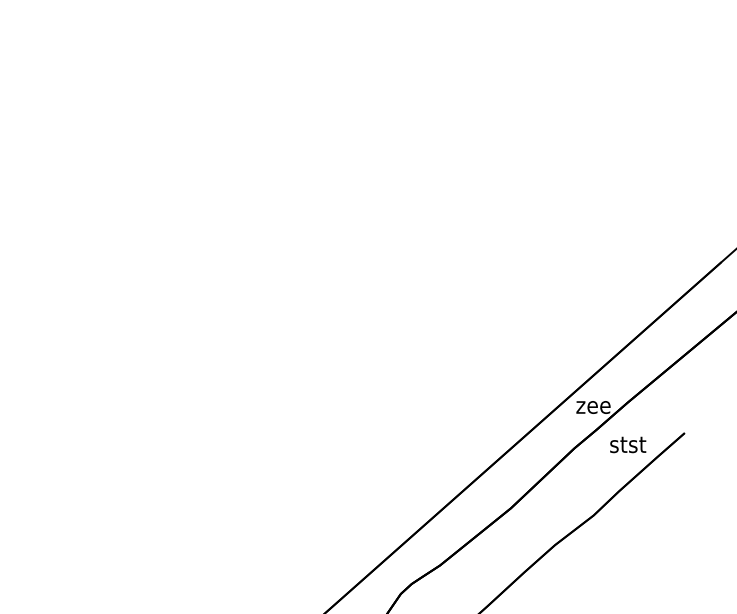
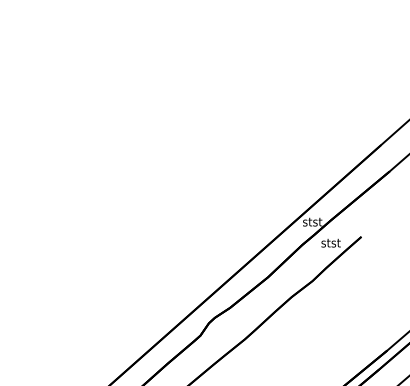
text: (593, 404) -> (312, 221), zee -> stst

